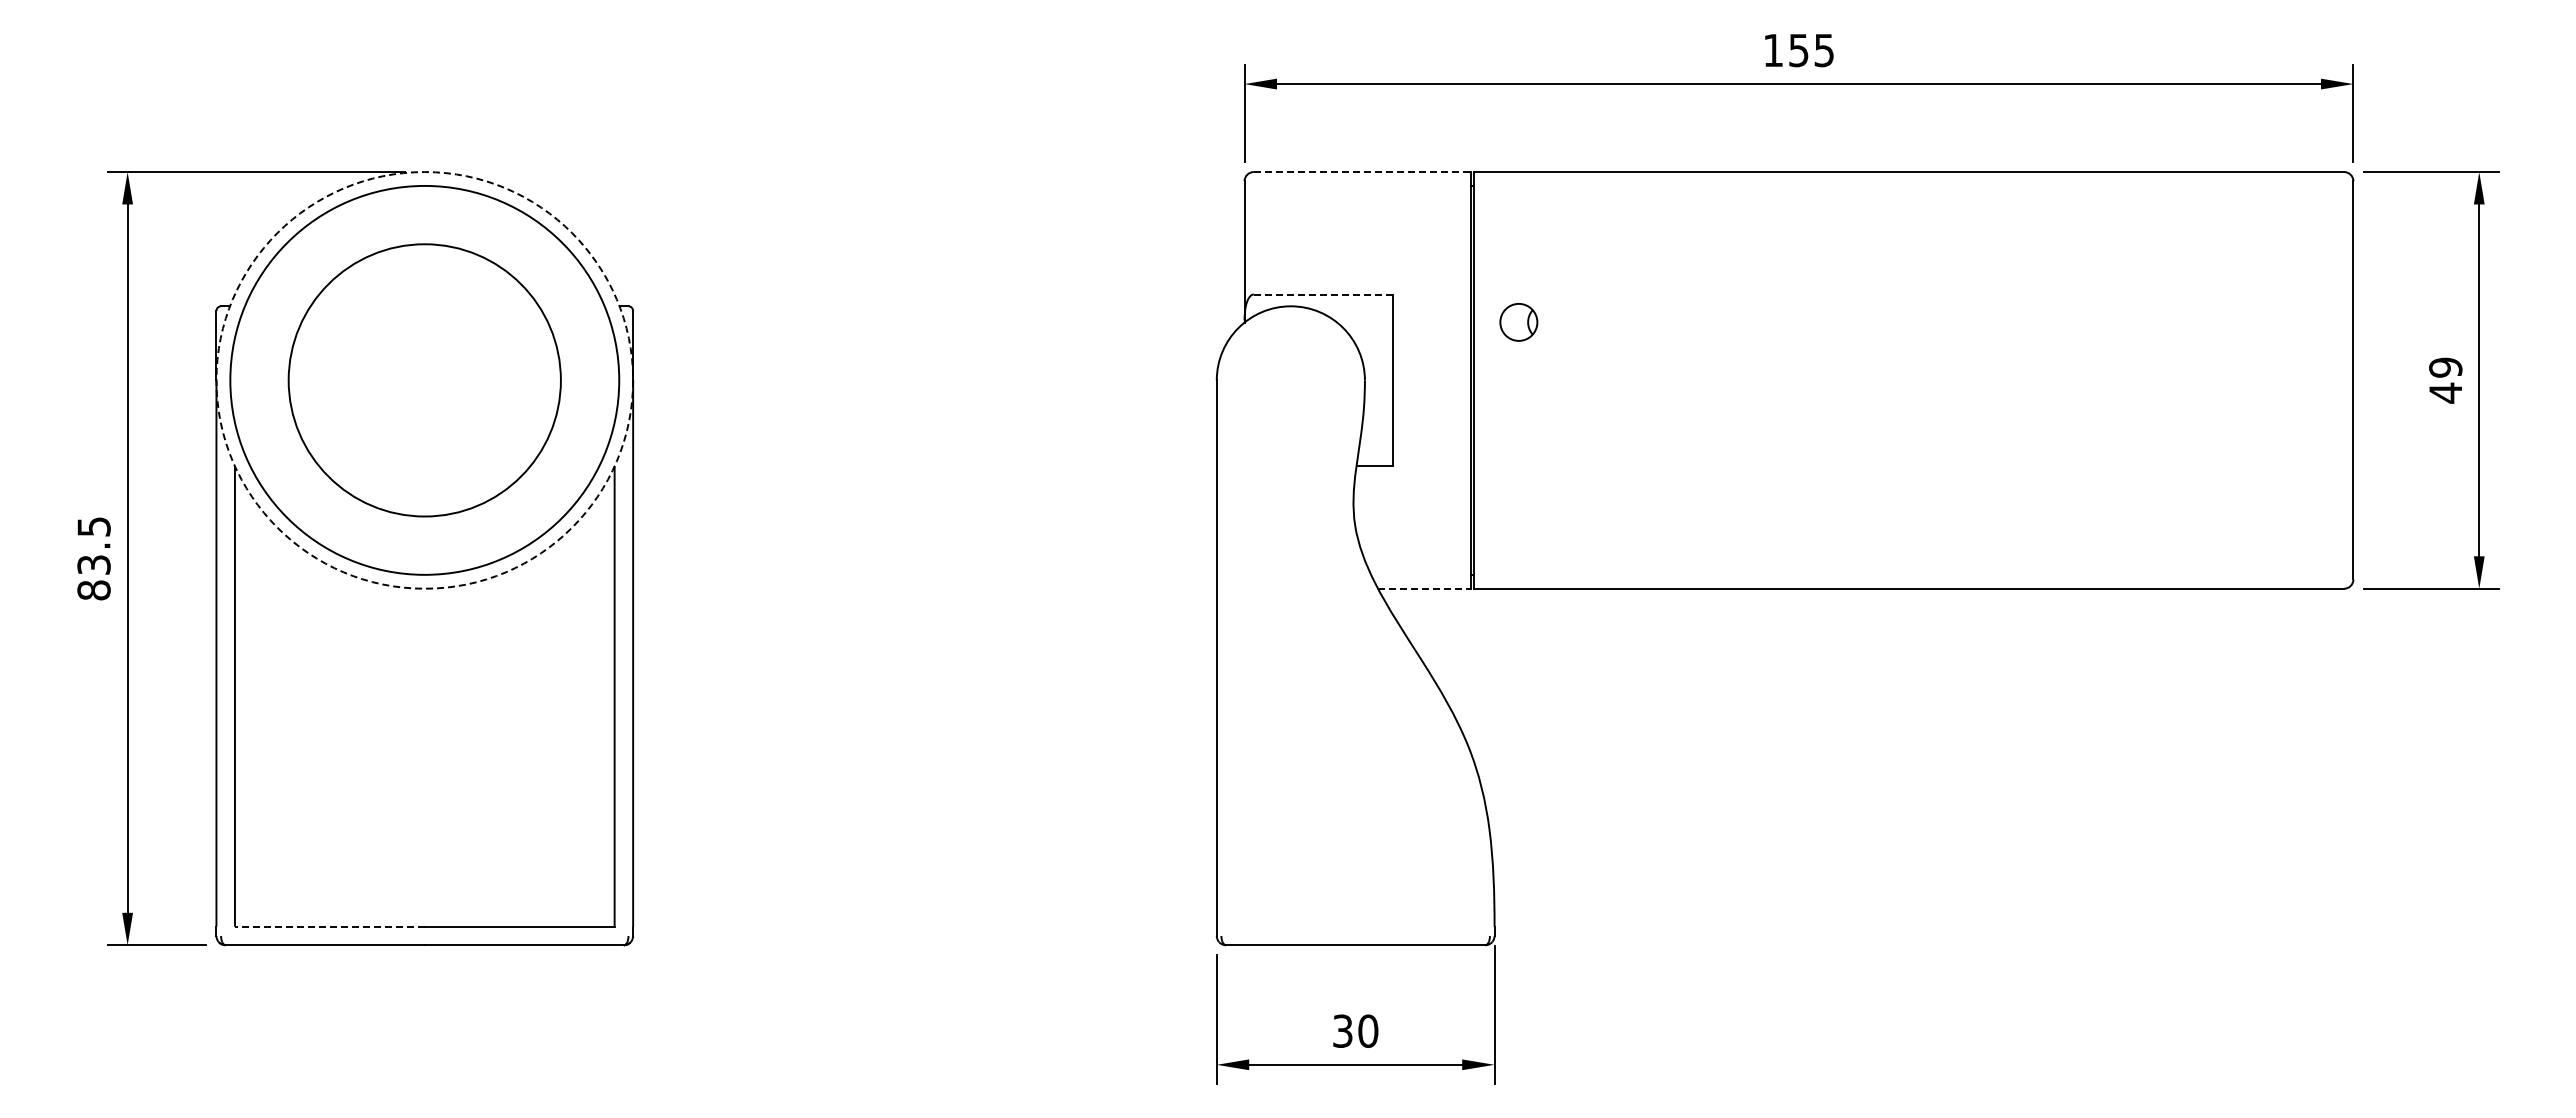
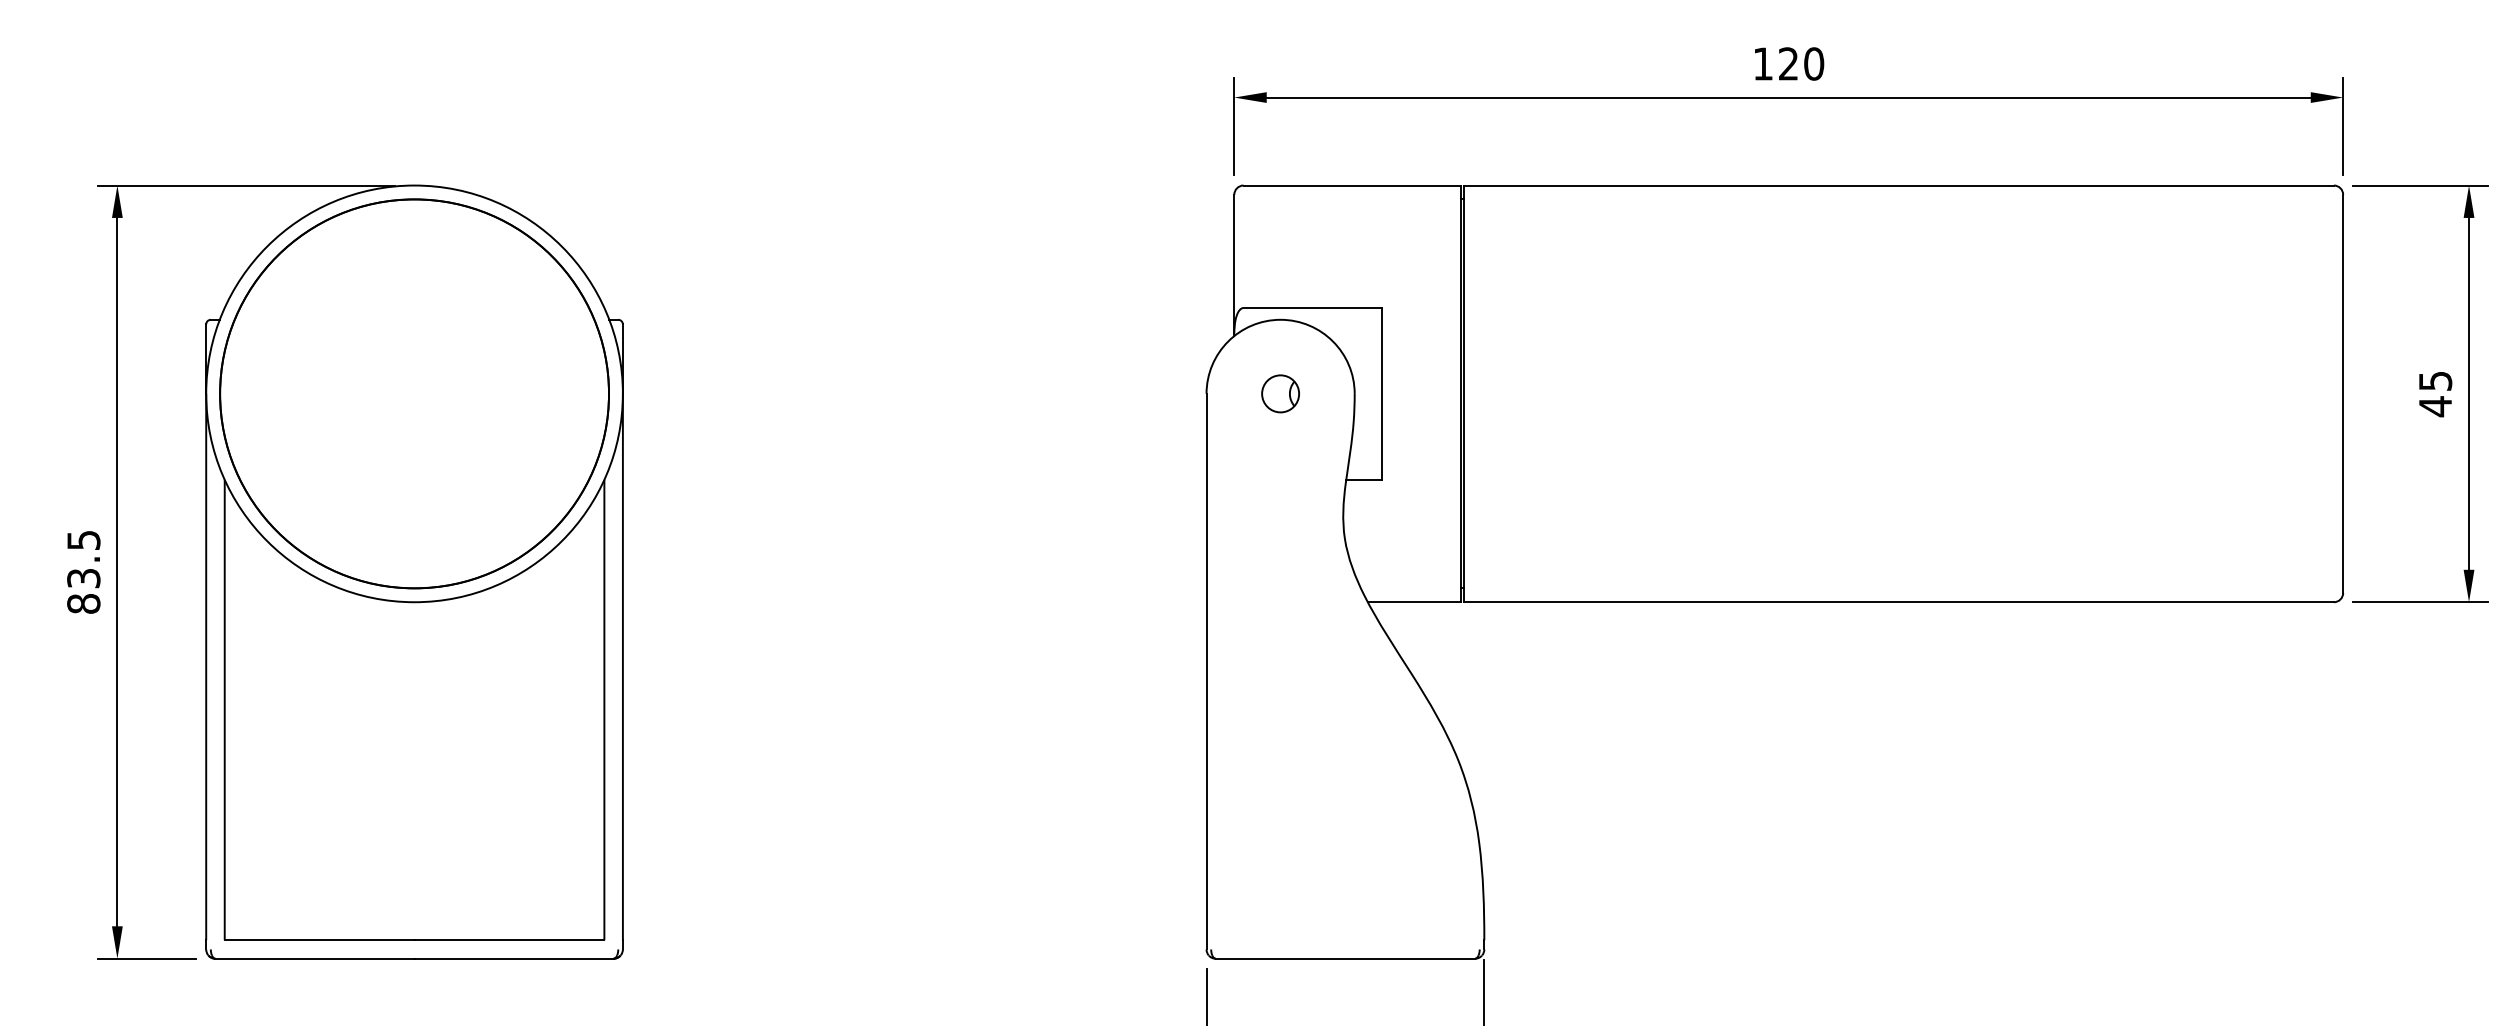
text: (1811, 50) -> (1801, 63), 155 -> 120
line: (1362, 172) -> (1352, 185), dashed -> solid
line: (1323, 294) -> (1313, 307), dashed -> solid
part: (1518, 322) -> (1280, 393), moved
text: (2445, 367) -> (2435, 380), 49 -> 45
circle: (424, 379) -> (414, 392), size x1.43
circle: (424, 380) -> (414, 393), dashed -> solid
line: (1424, 588) -> (1414, 601), dashed -> solid
line: (329, 926) -> (319, 939), dashed -> solid

